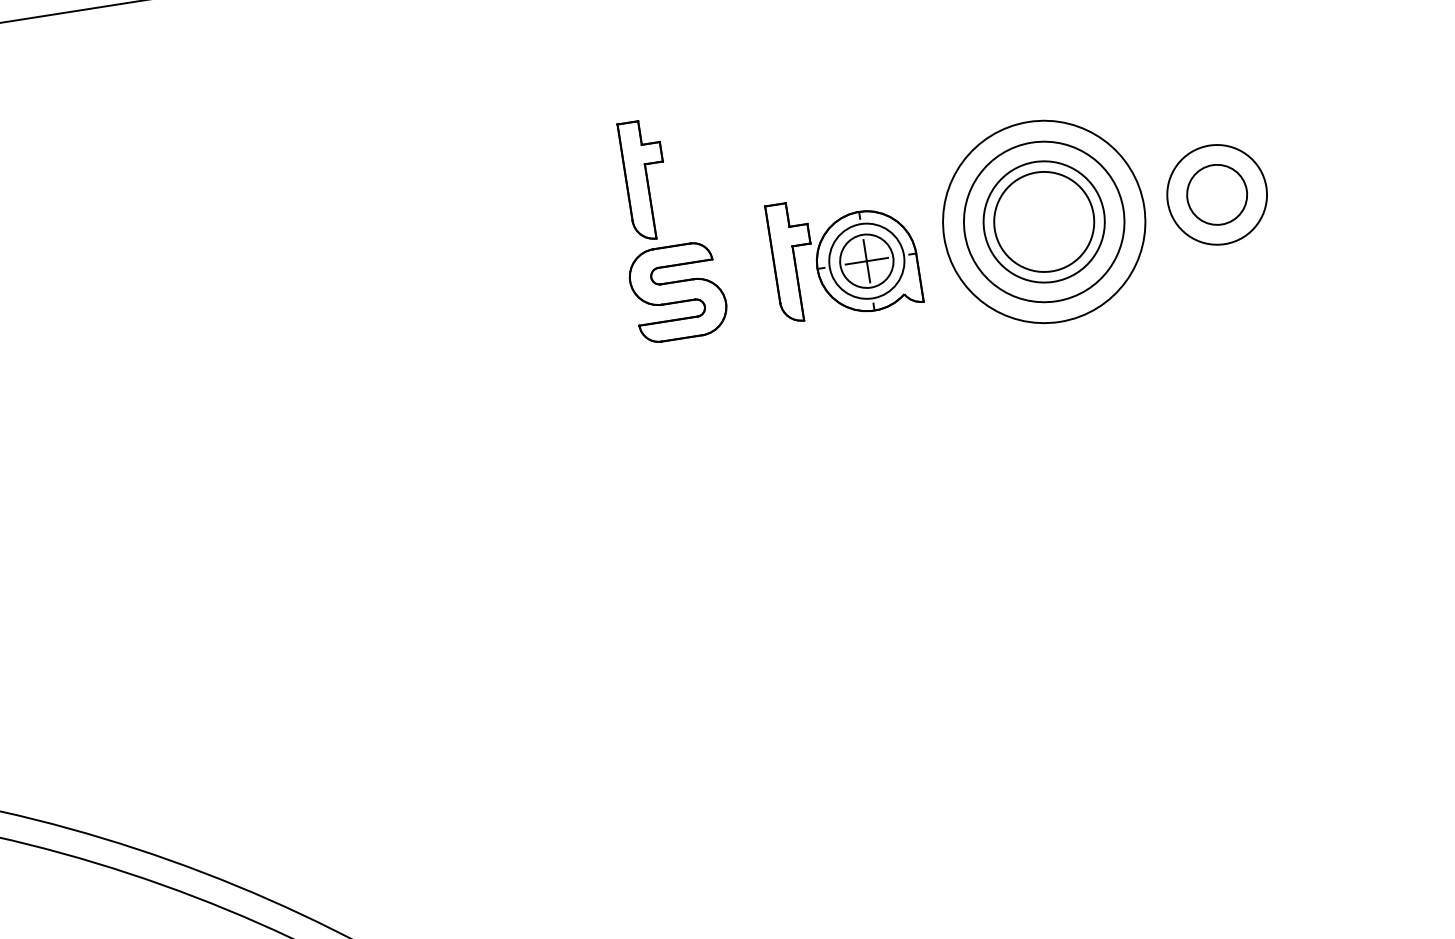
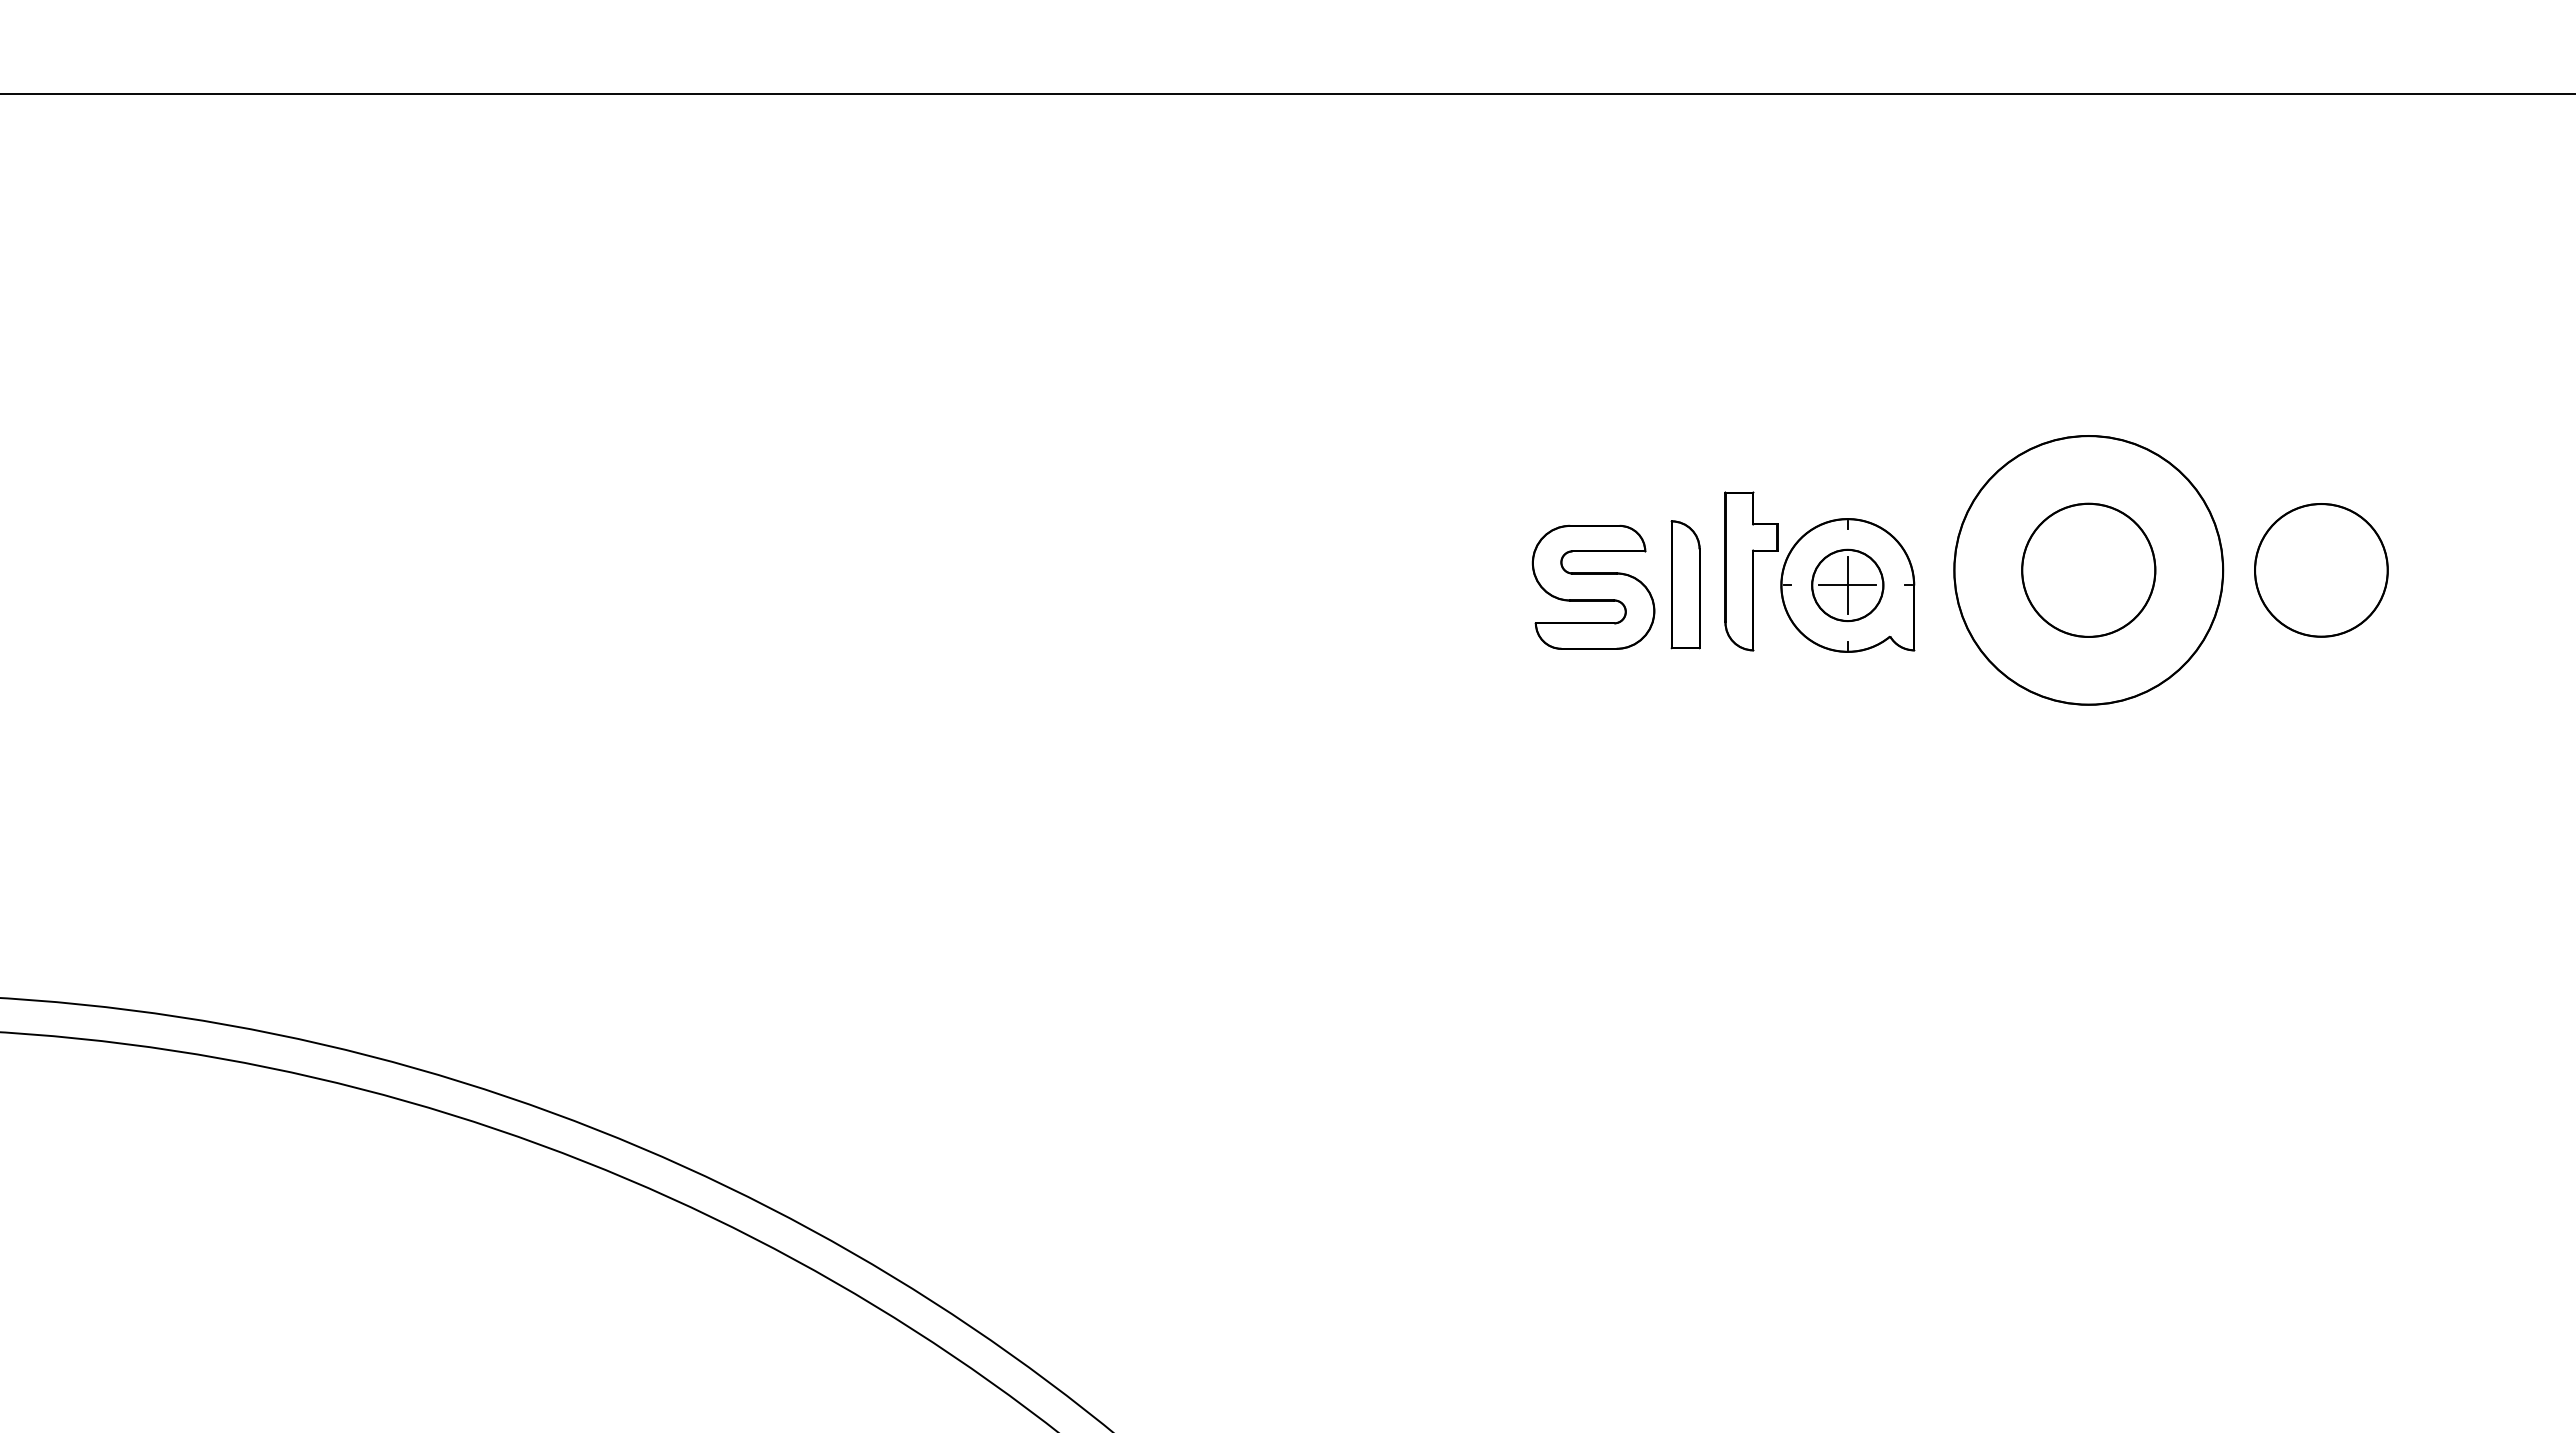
part: (646, 180) -> (1574, 433), removed
circle: (1216, 194) -> (2320, 569), size x1.67
circle: (1044, 222) -> (2088, 570), size x0.62
circle: (1044, 222) -> (2088, 570), size x1.67
circle: (866, 261) -> (1847, 585), size x0.71
part: (746, 279) -> (1685, 584), added

